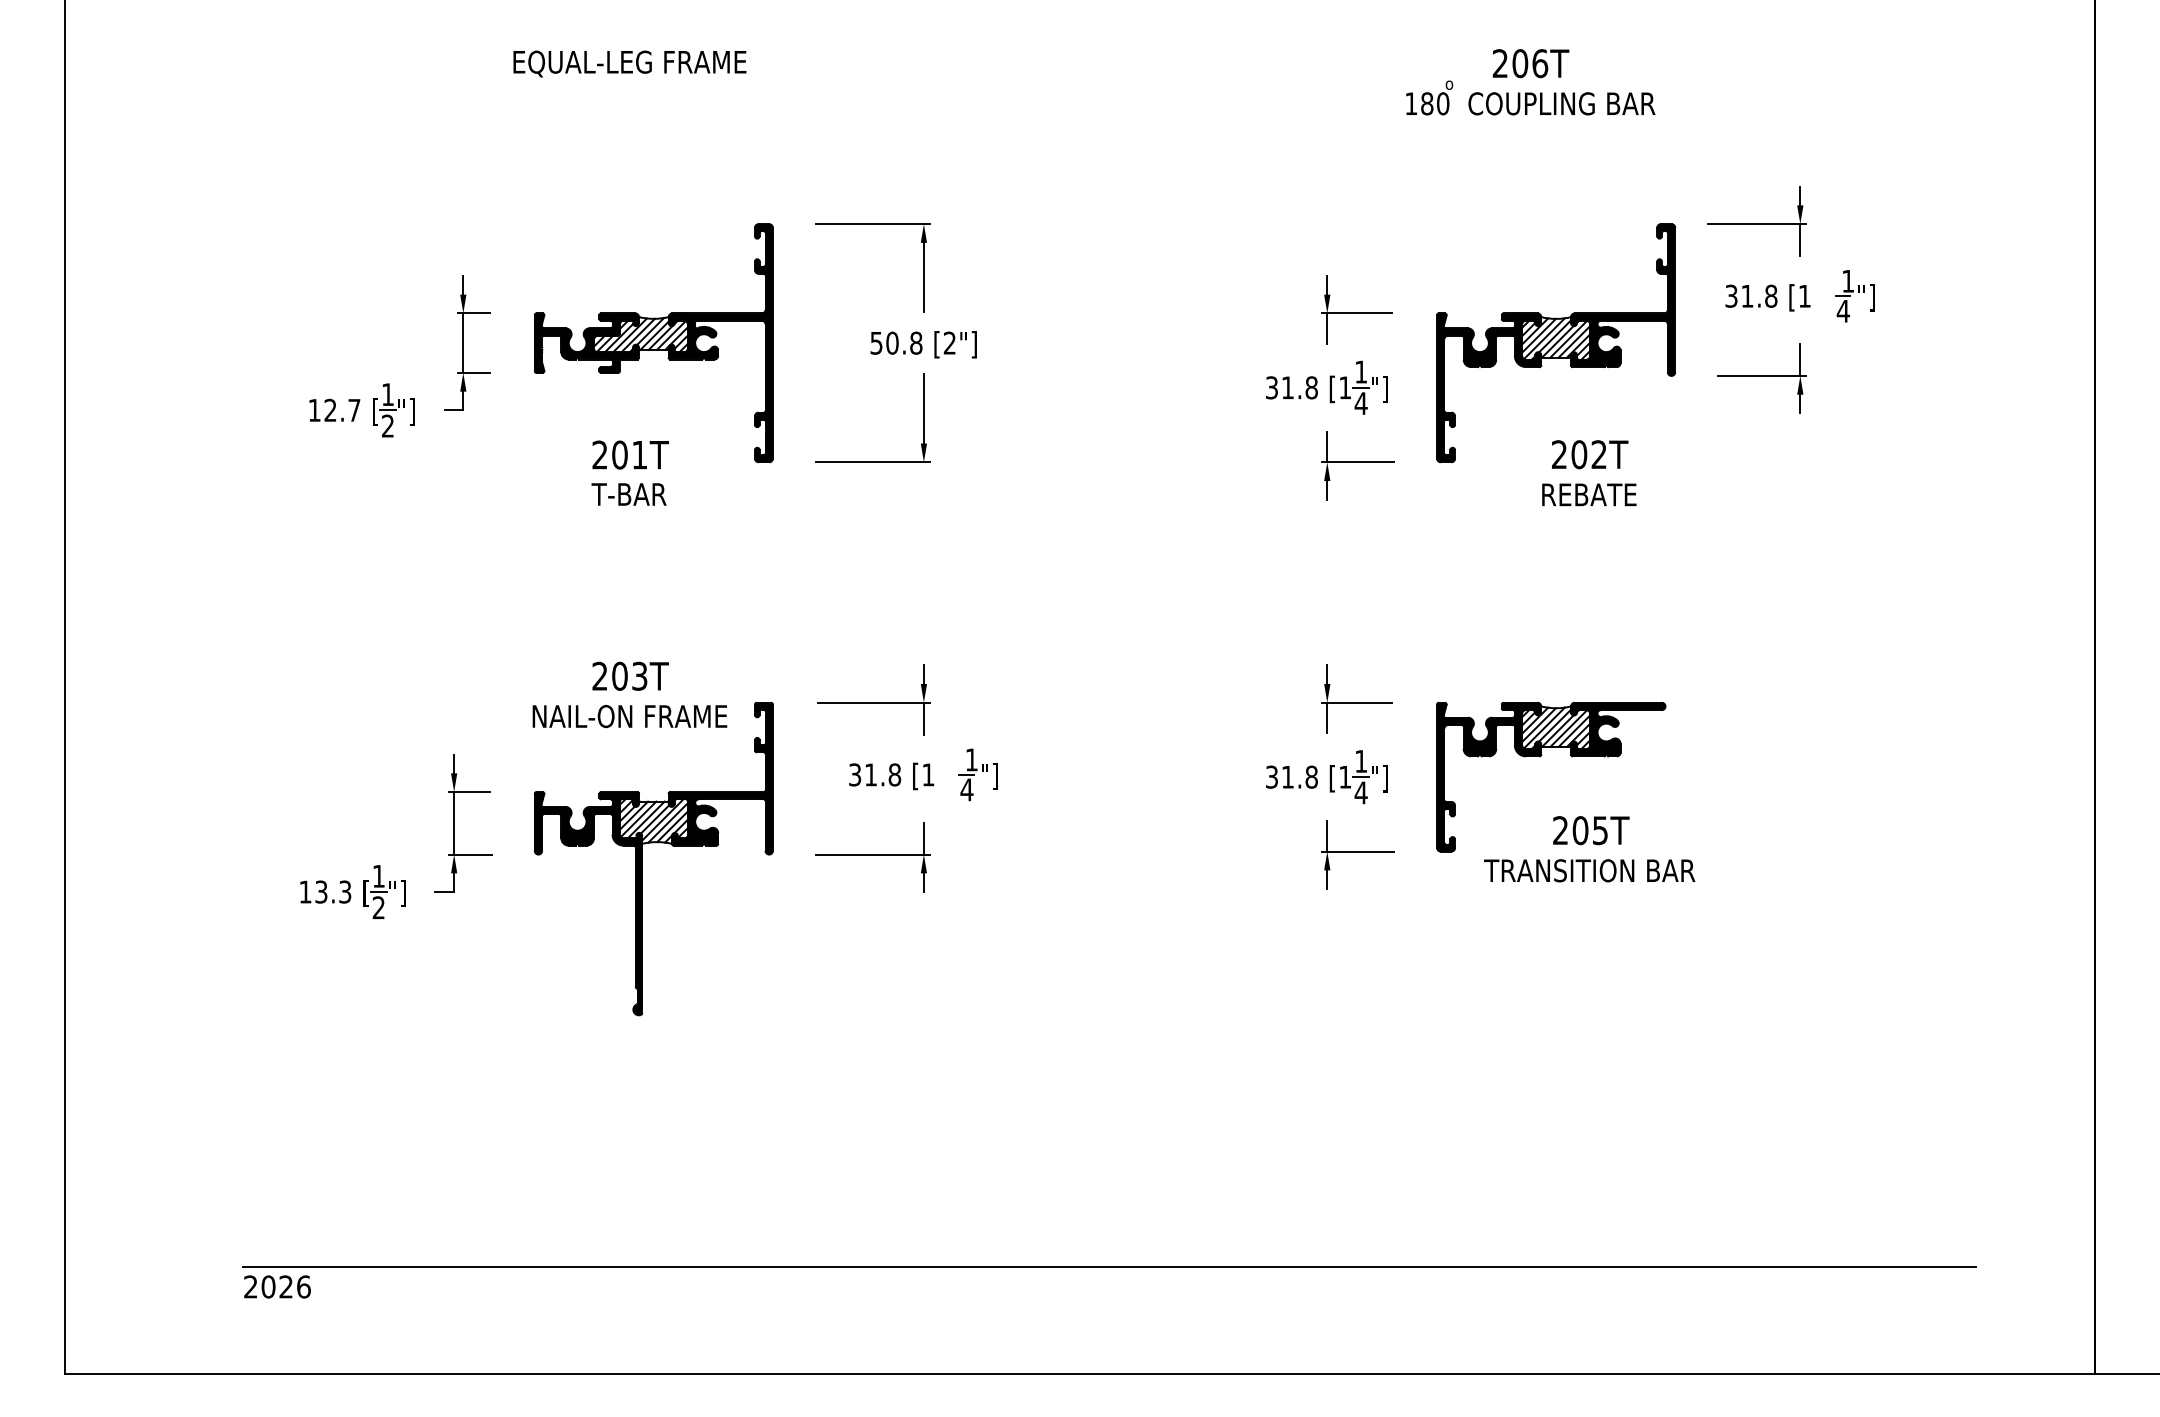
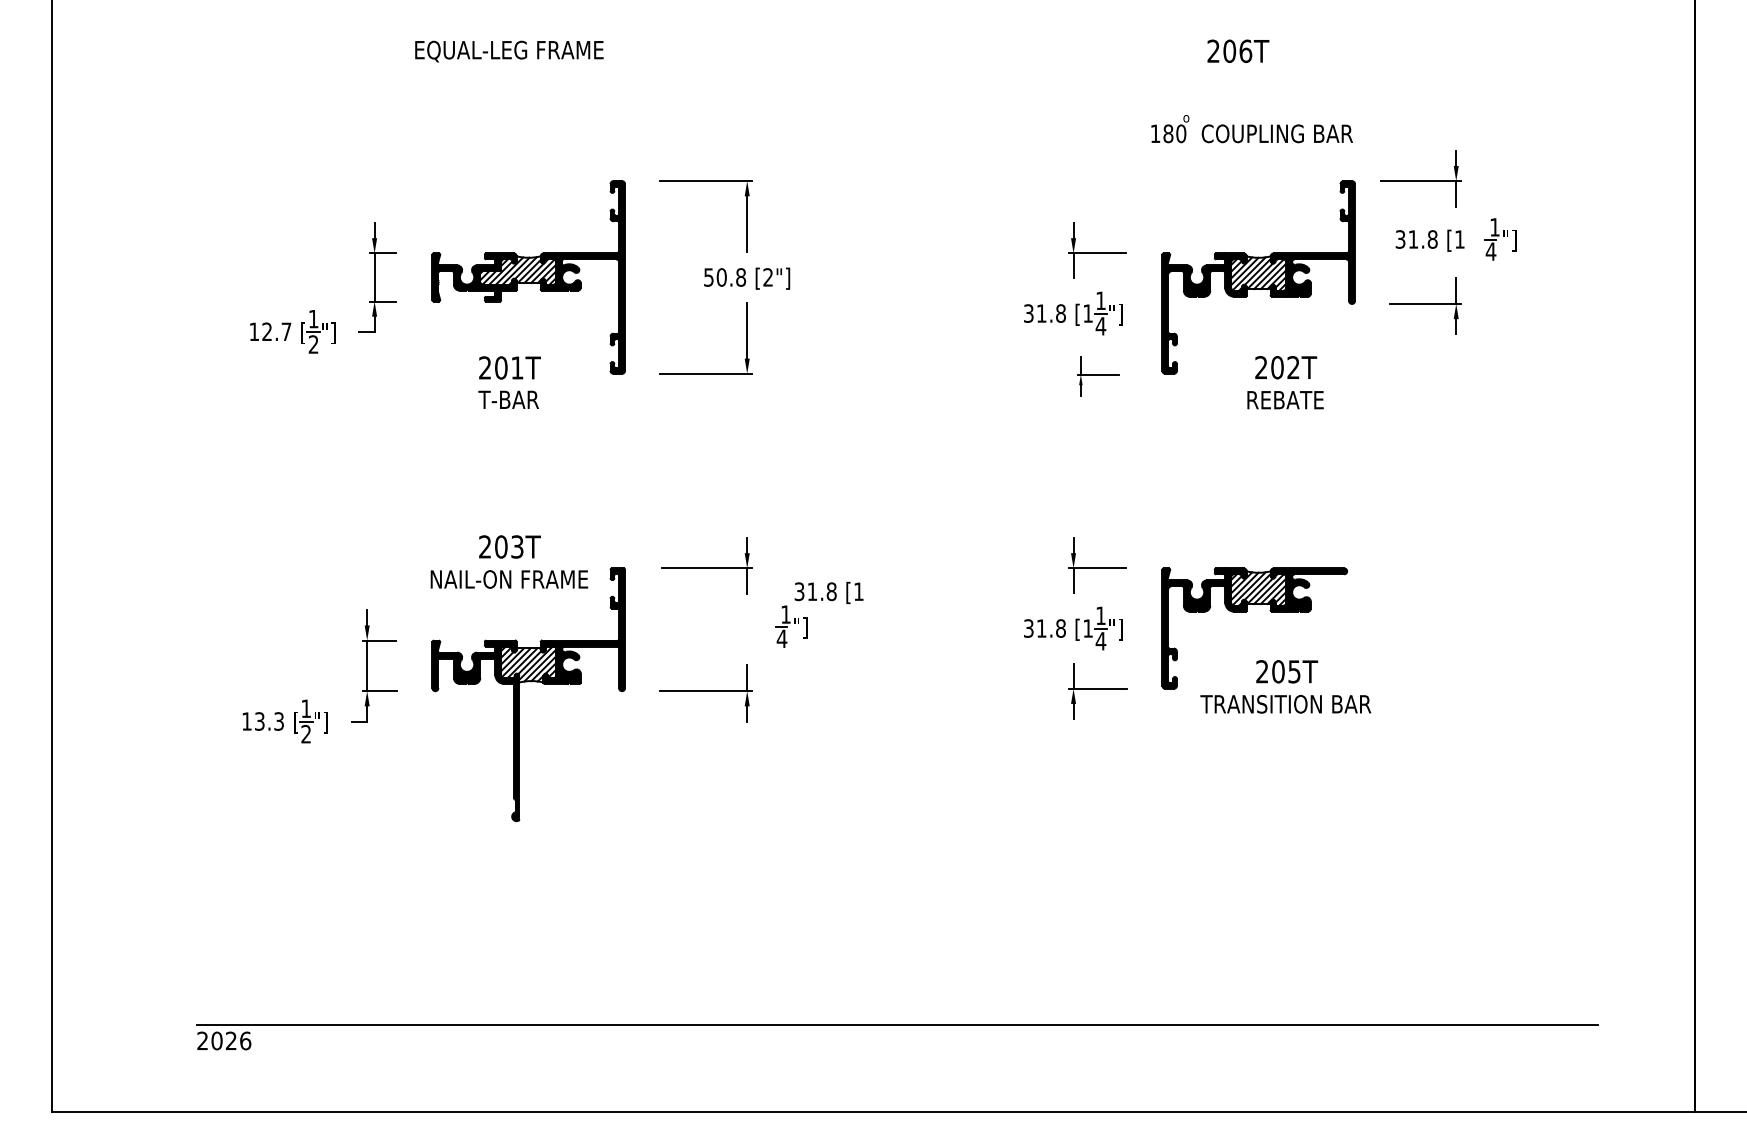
text: (1529, 98) -> (1251, 129), moved
part: (1356, 465) -> (1097, 376), size x0.7
text: (890, 775) -> (828, 592), moved

